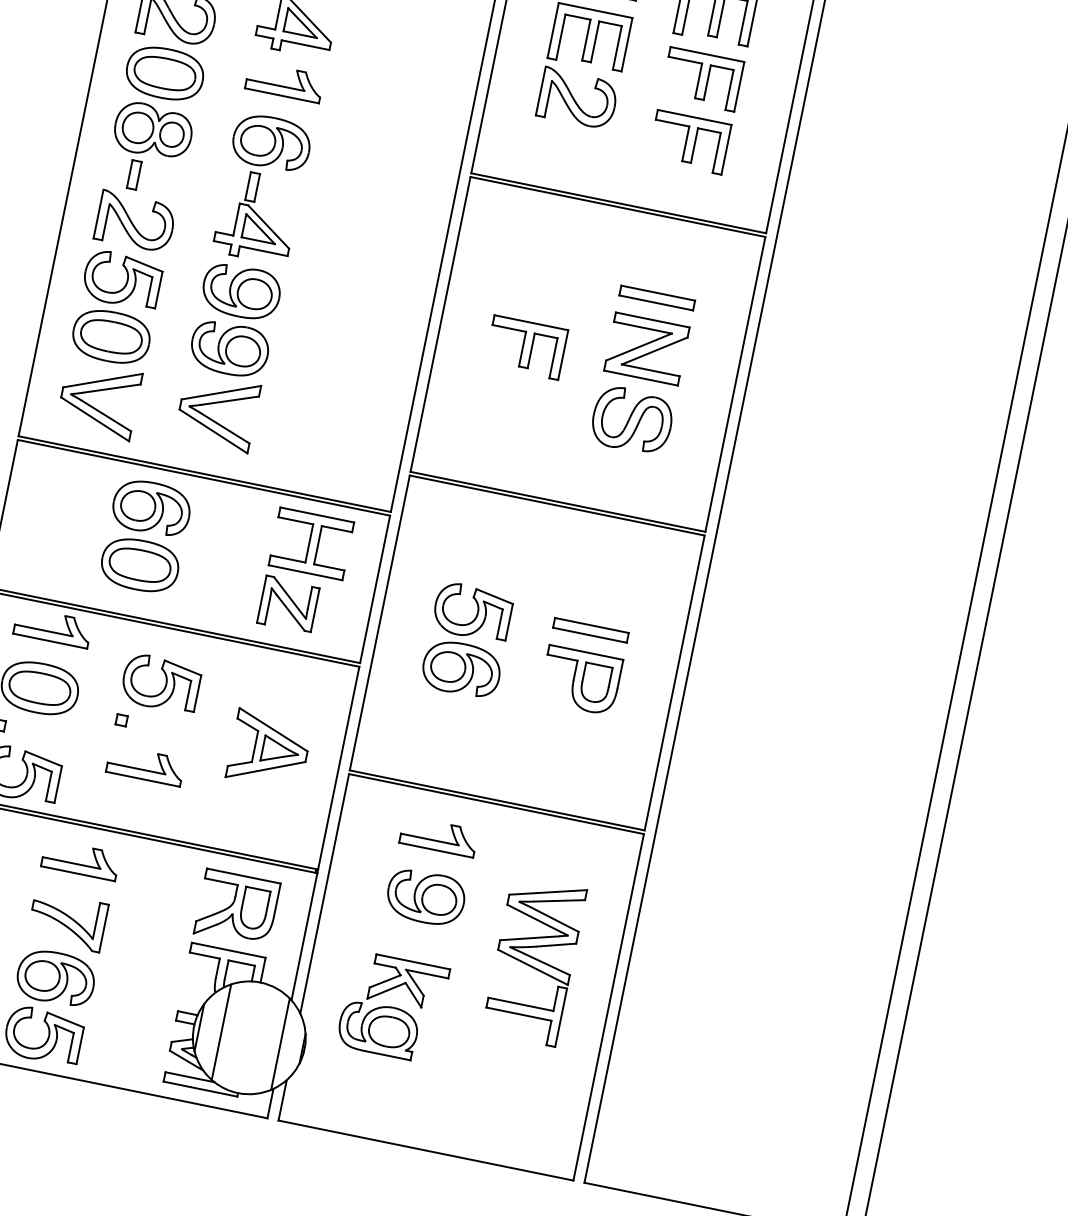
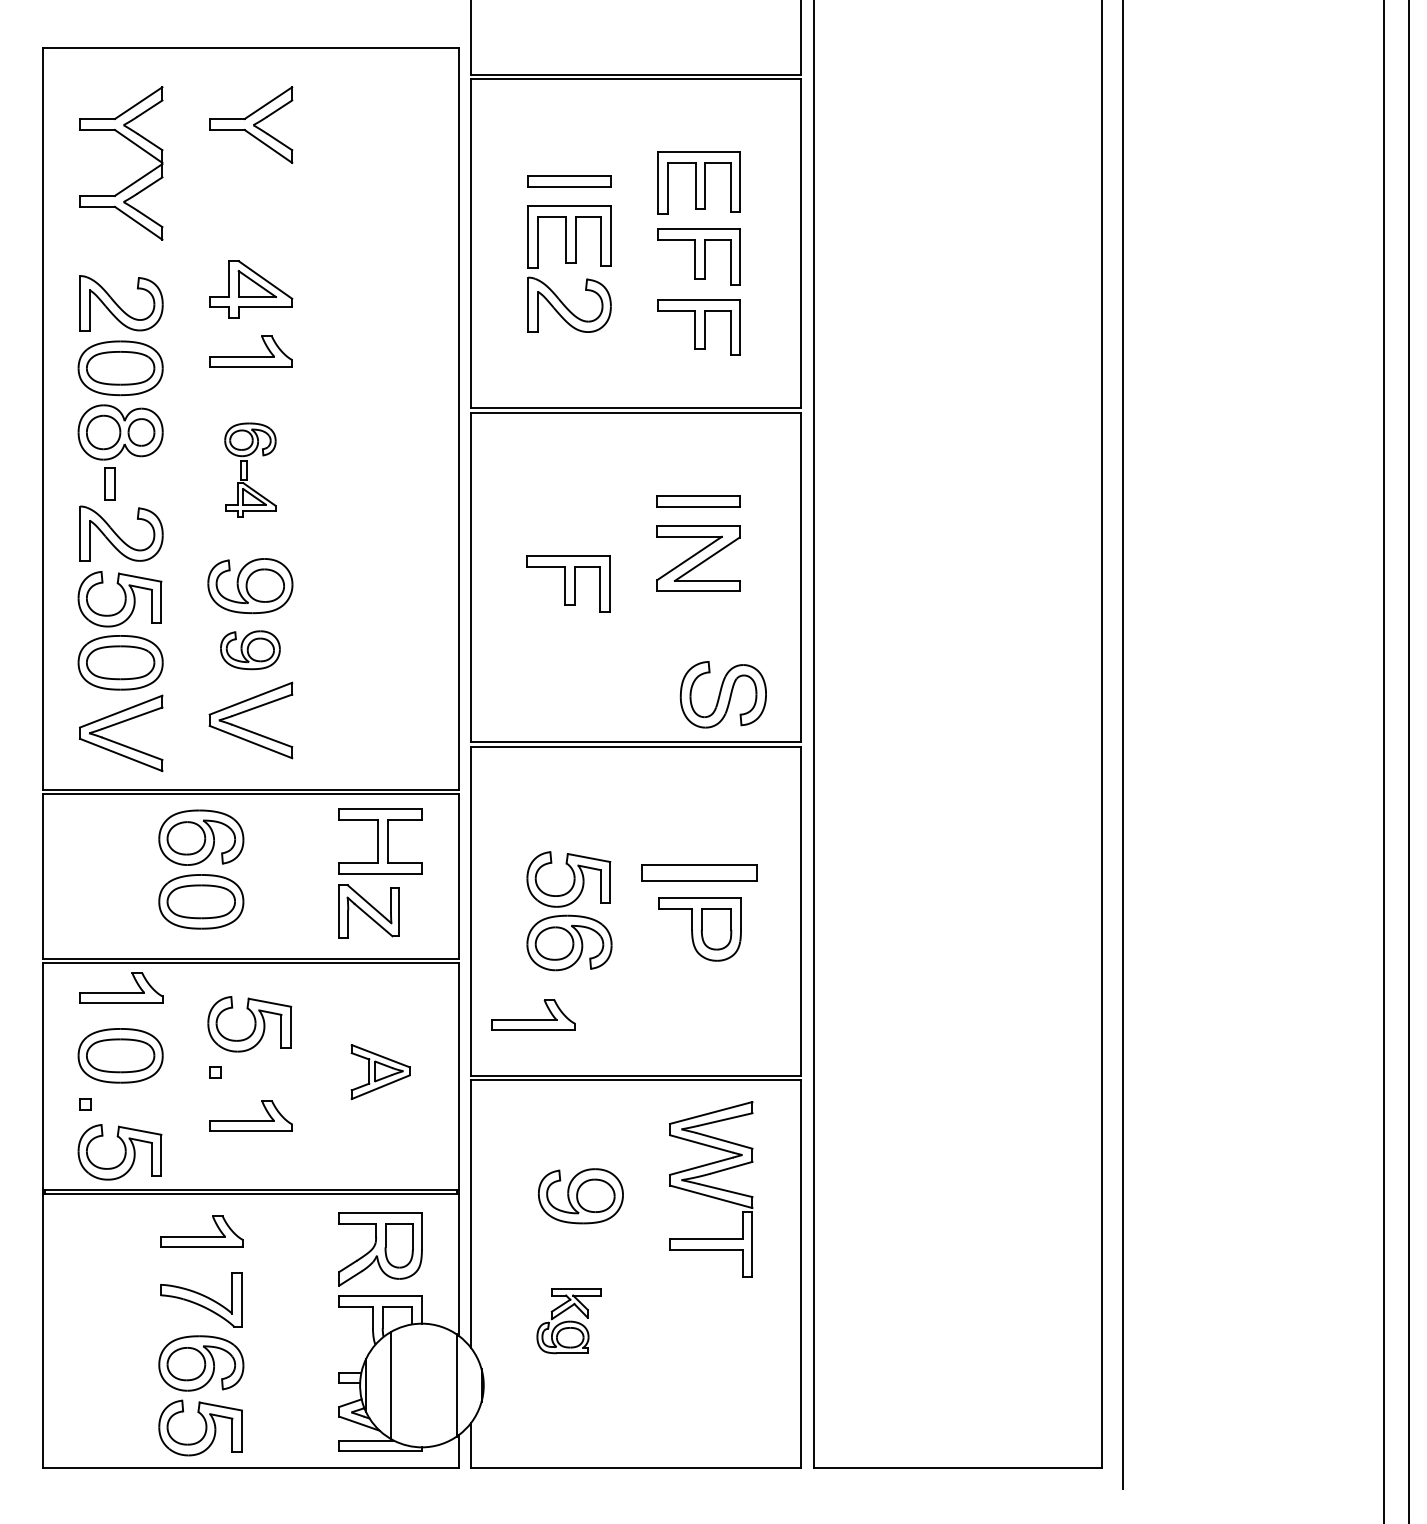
part: (262, 188) -> (250, 470), size x0.6
part: (229, 349) -> (250, 650), size x0.7
part: (631, 420) -> (722, 694), moved
part: (590, 630) -> (699, 873), size x1.4
part: (269, 749) -> (380, 1071), size x0.7
part: (438, 836) -> (533, 1014), moved
part: (534, 960) -> (711, 1189), moved
part: (392, 1007) -> (569, 1321), size x0.6

